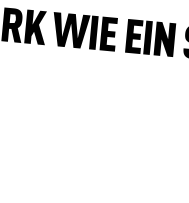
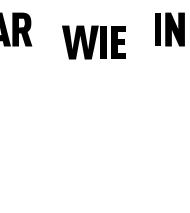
fill: (35, 27) -> (45, 29), removed
part: (83, 31) -> (93, 42), moved
fill: (134, 36) -> (144, 29), removed

